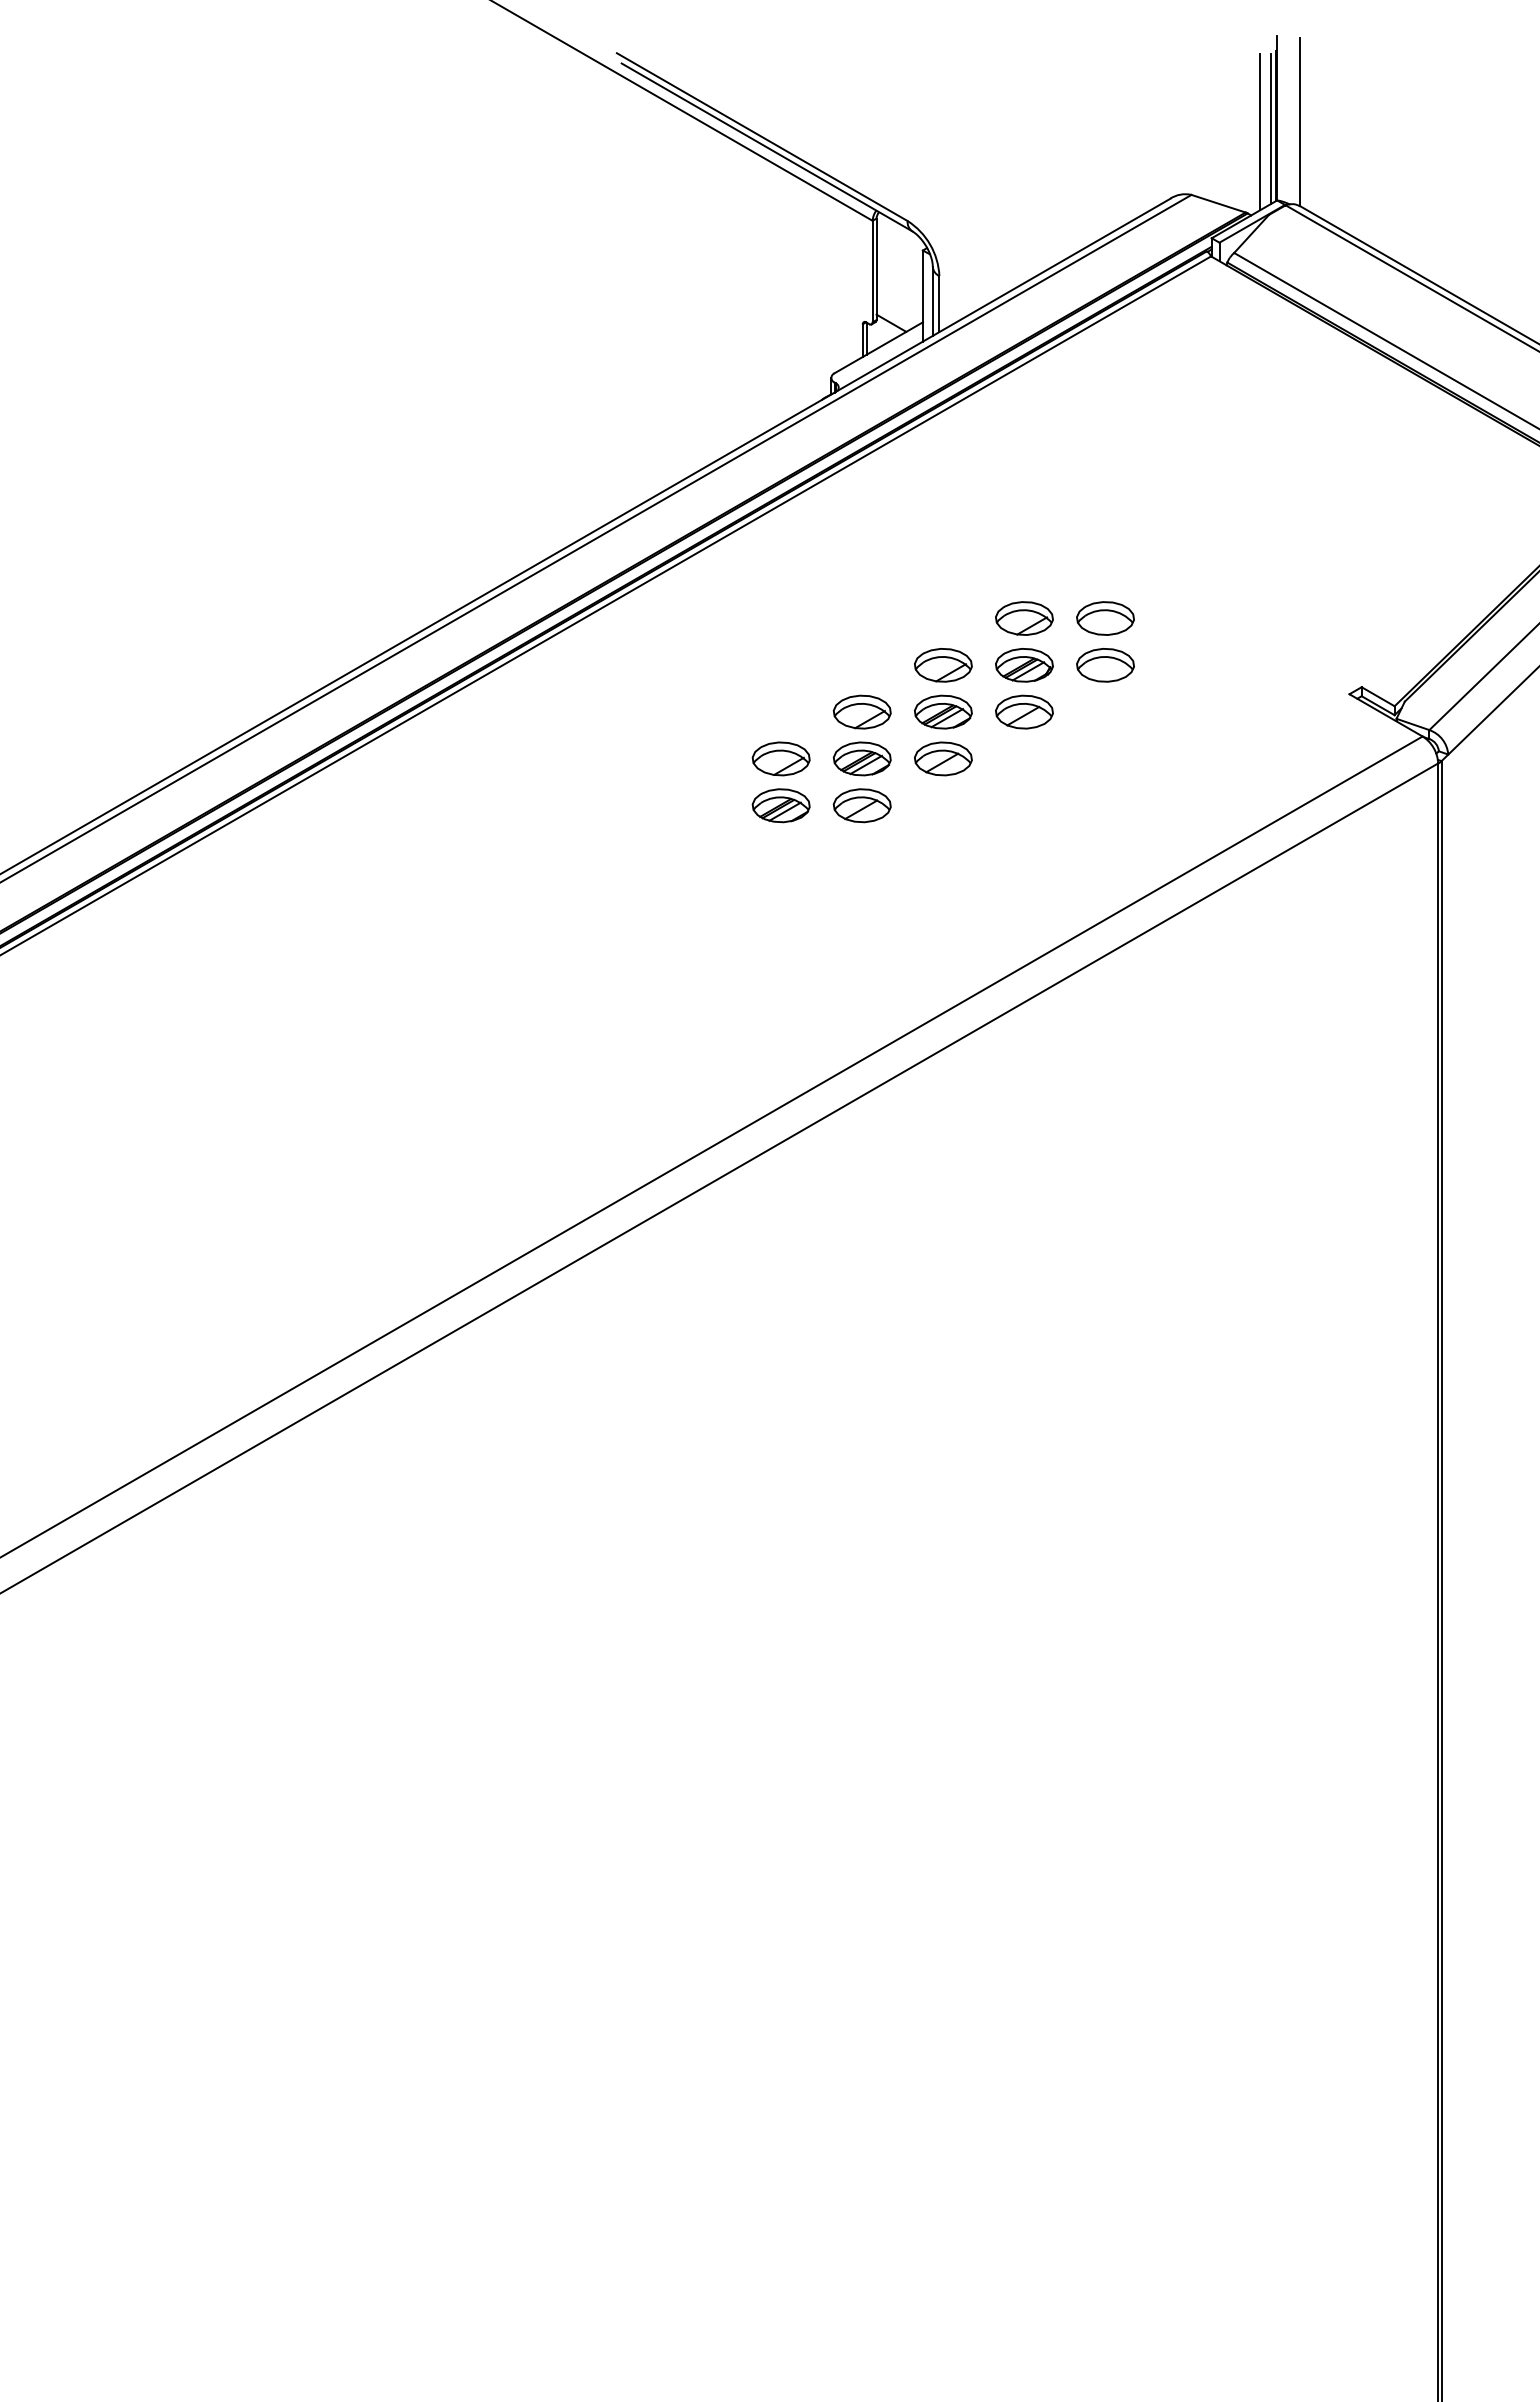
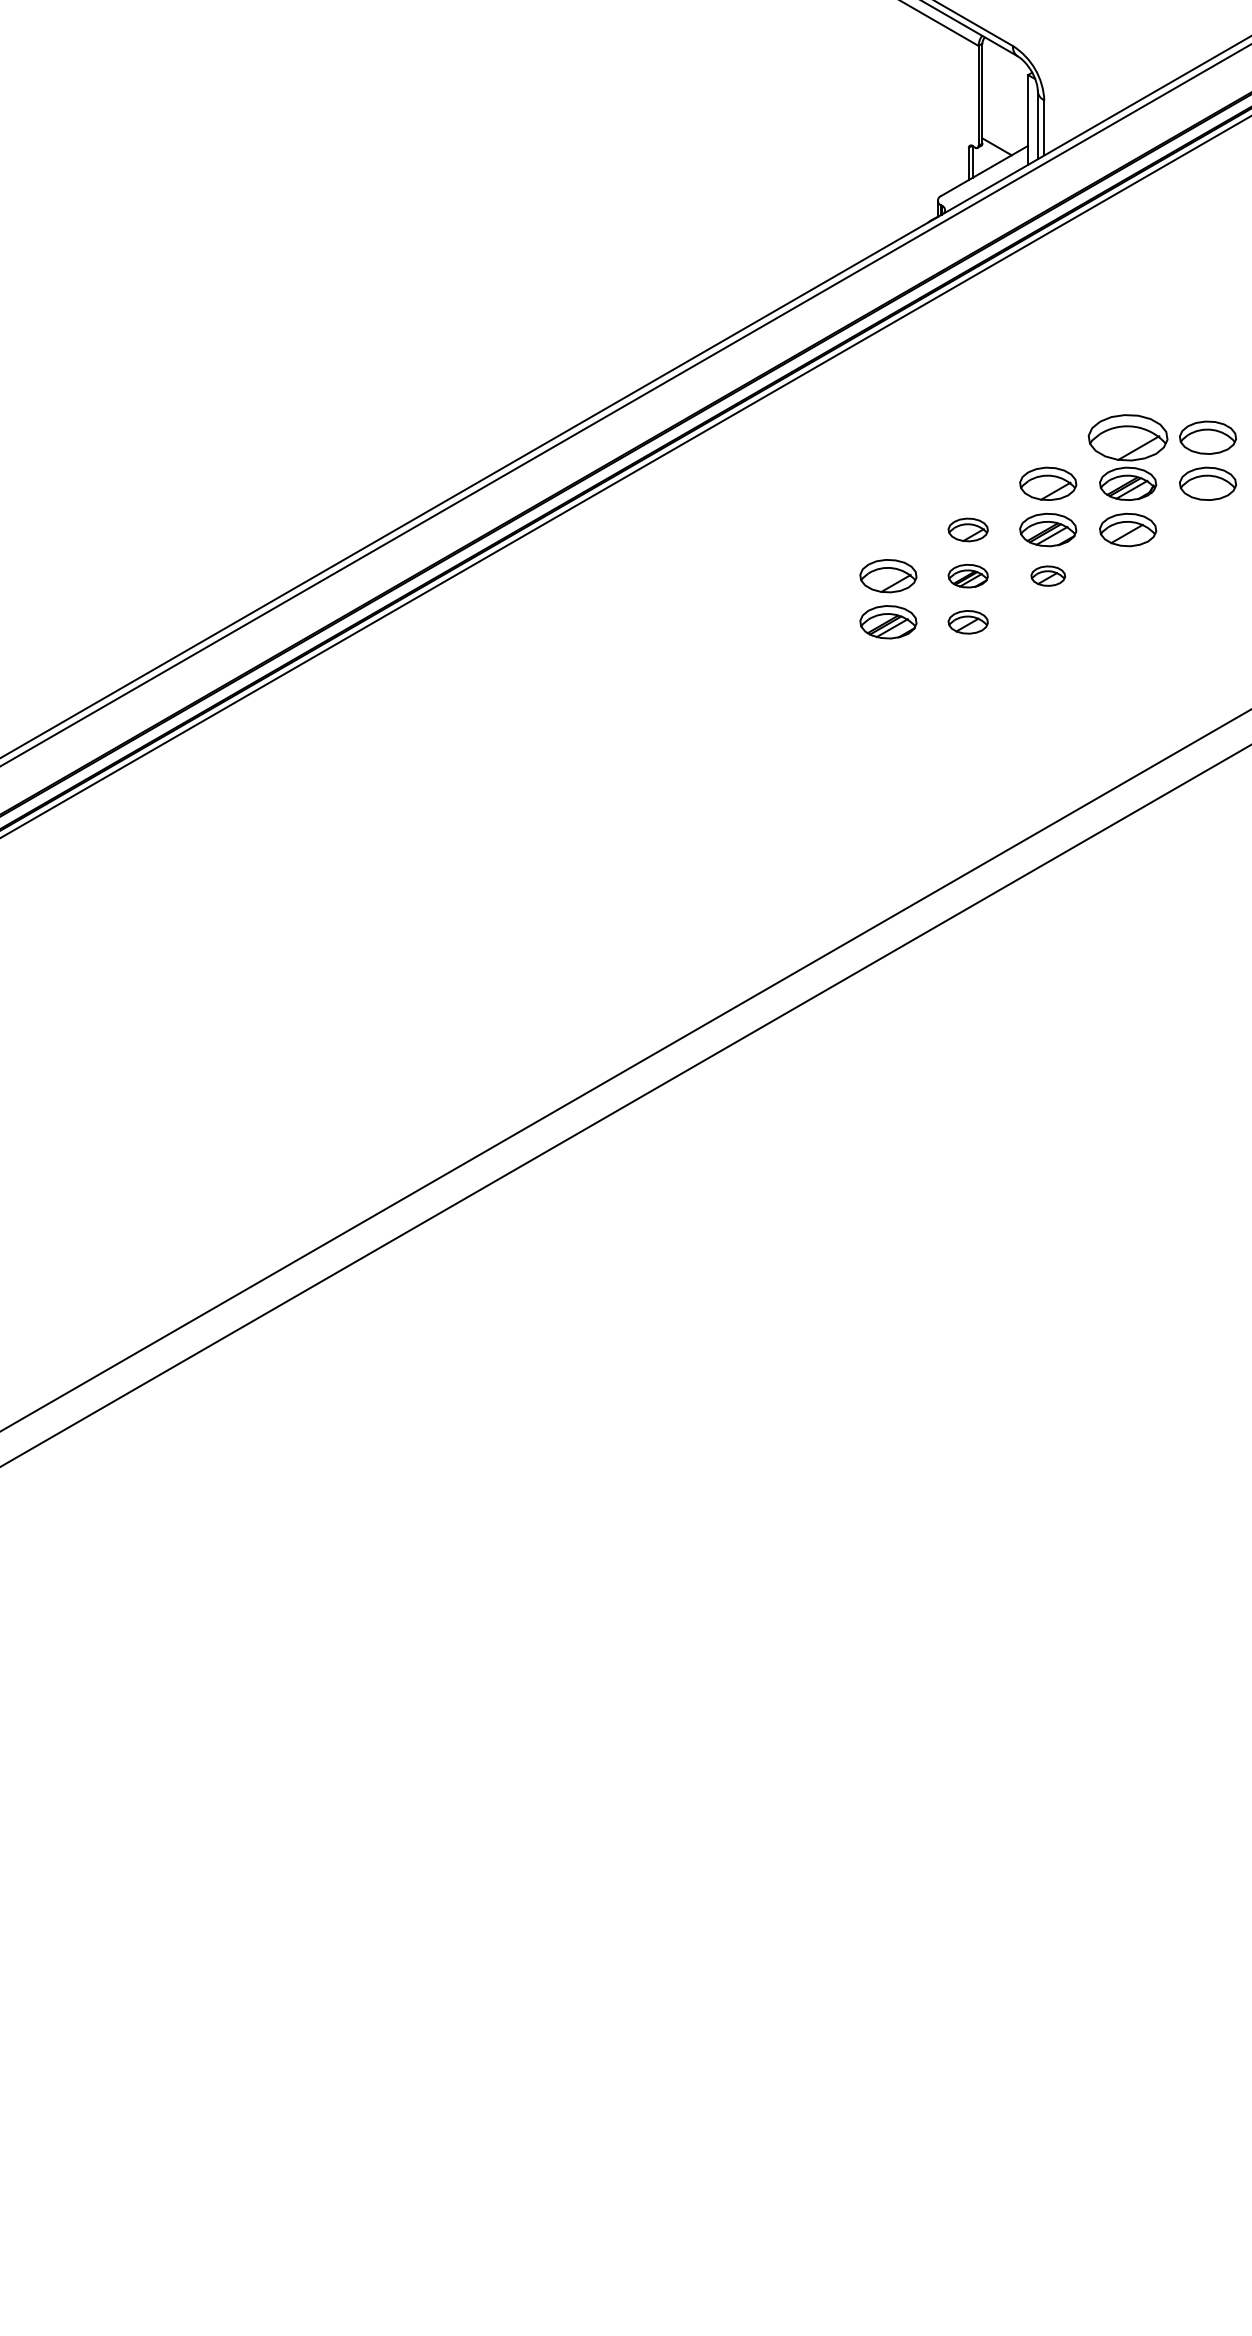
part: (1024, 618) -> (1128, 437), size x1.4
part: (861, 711) -> (967, 529), size x0.7
part: (861, 758) -> (967, 575), size x0.7
part: (943, 758) -> (1048, 575), size x0.6
part: (861, 805) -> (967, 622), size x0.7

